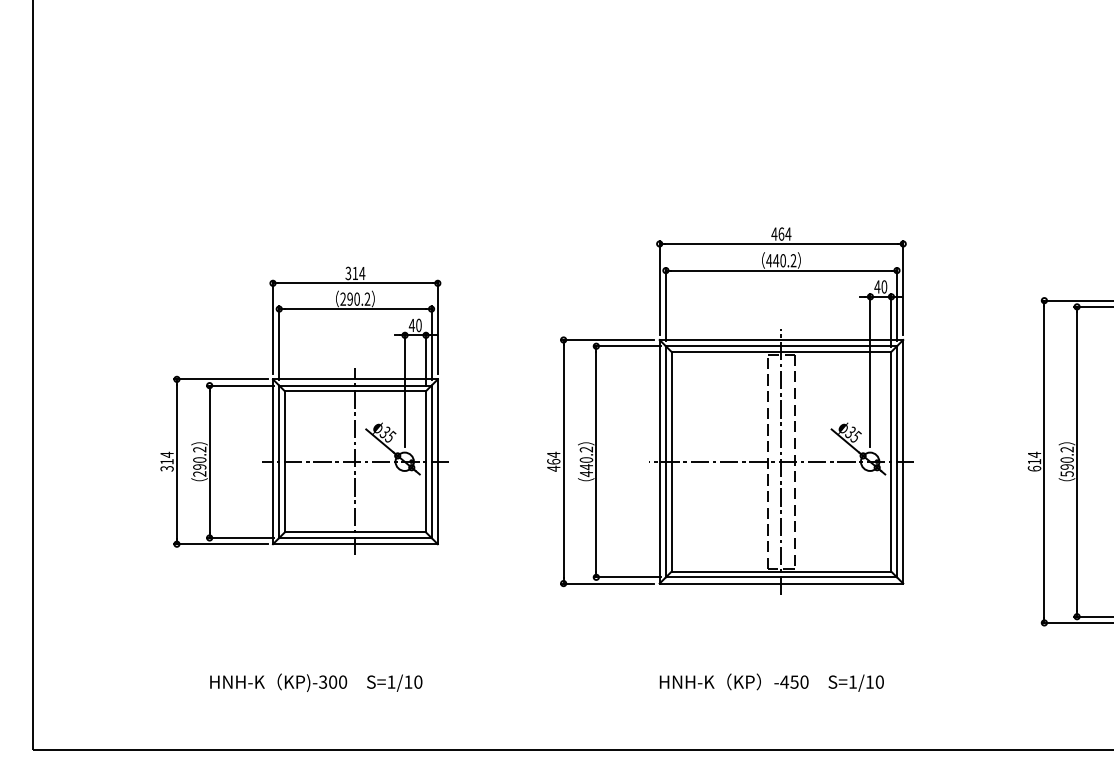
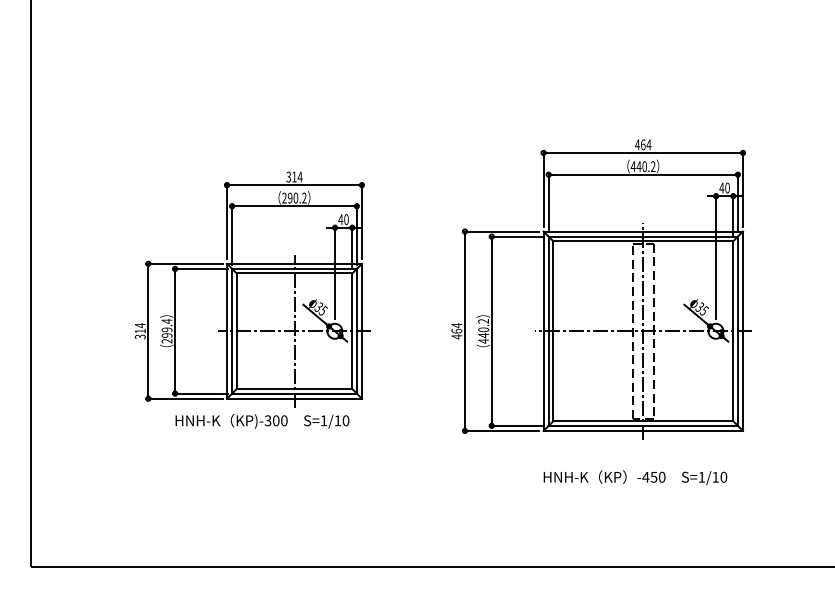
text: (199, 454) -> (166, 325), 290.2 -> 299.4
text: (316, 682) -> (262, 421), moved
text: (771, 682) -> (635, 477), moved

